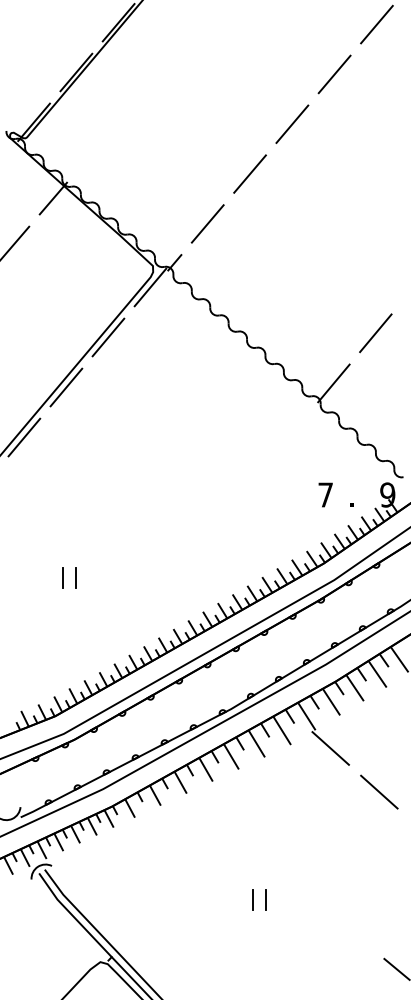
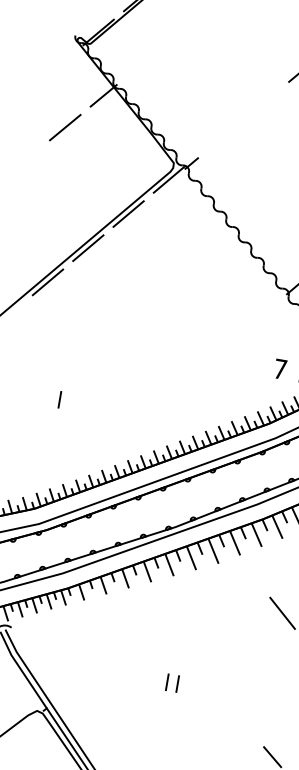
line: (249, 173) -> (263, 102), removed
line: (207, 223) -> (223, 136), removed
line: (75, 577) -> (69, 400), removed
line: (330, 748) -> (249, 571), removed

